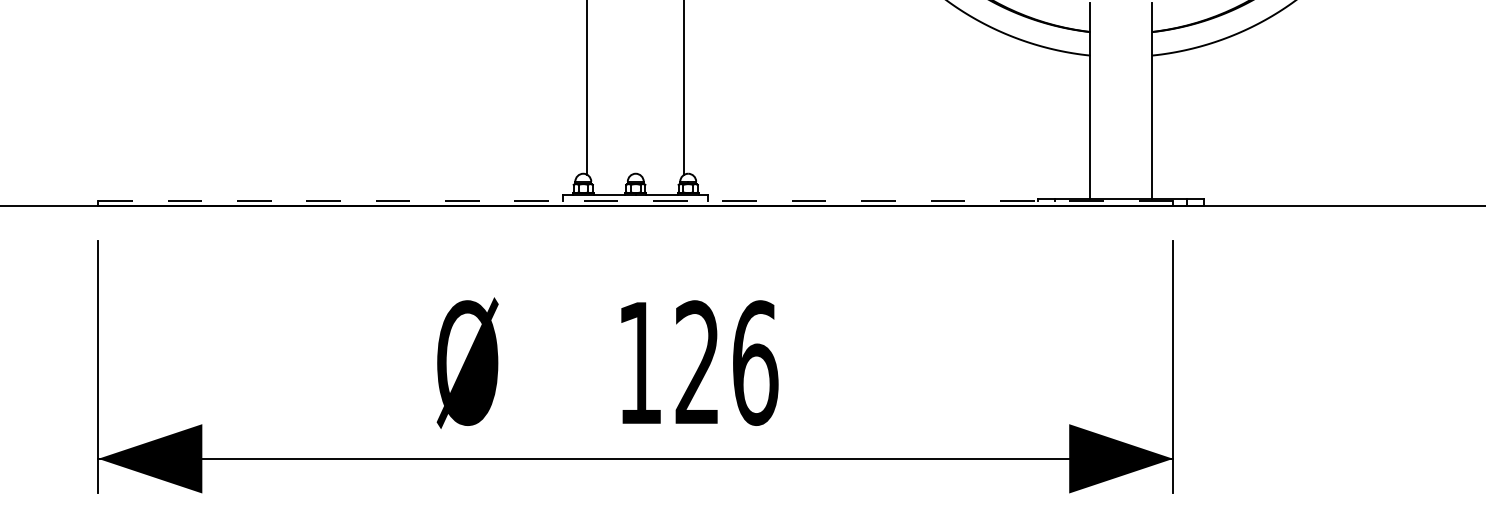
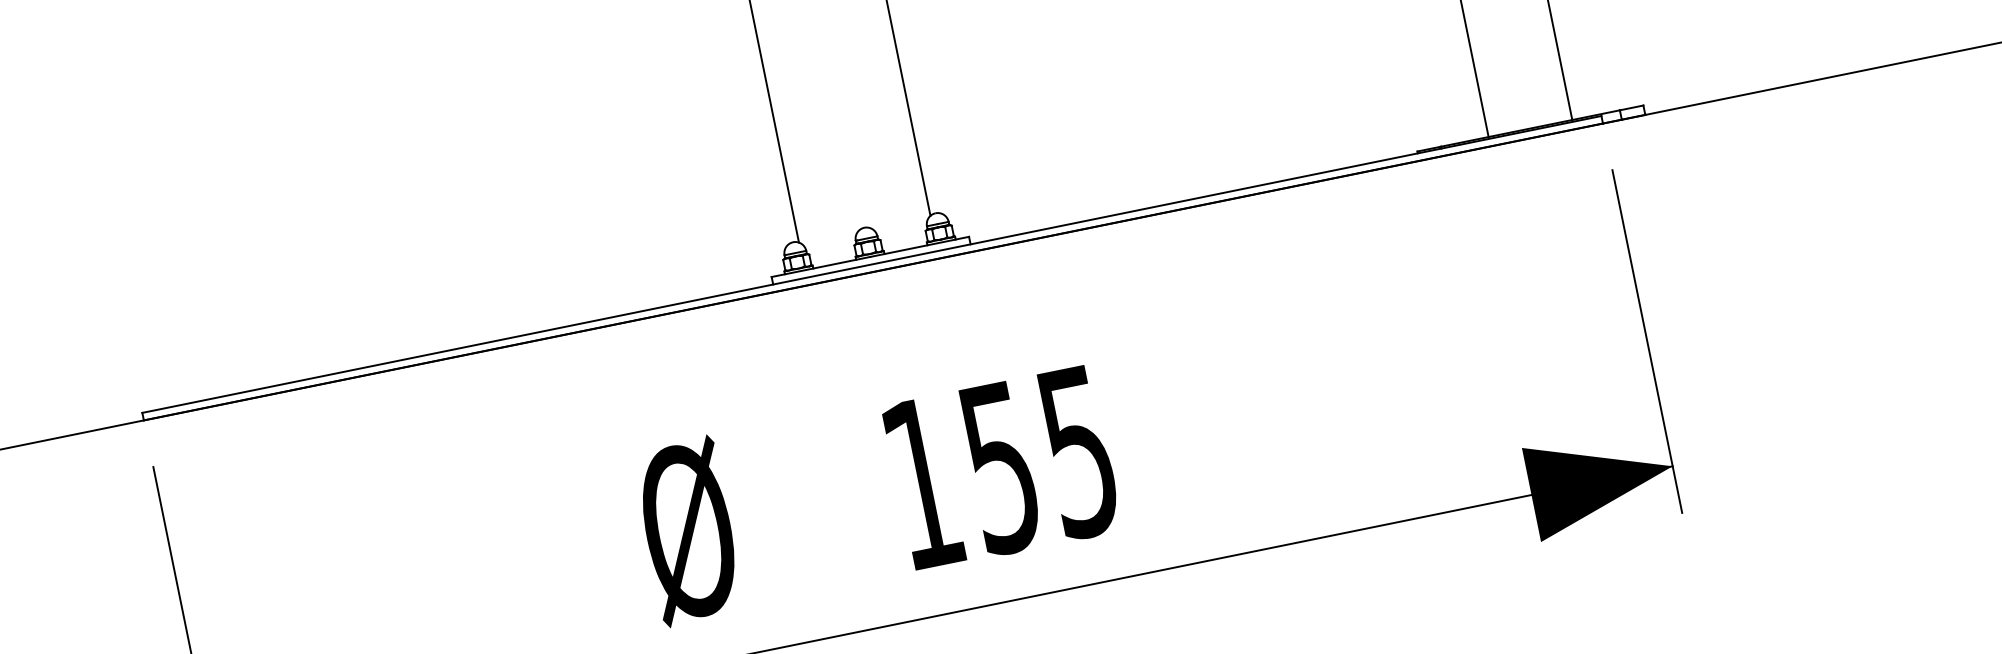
line: (636, 200) -> (872, 263), dashed -> solid
text: (726, 362) -> (1039, 458), 126 -> 155

